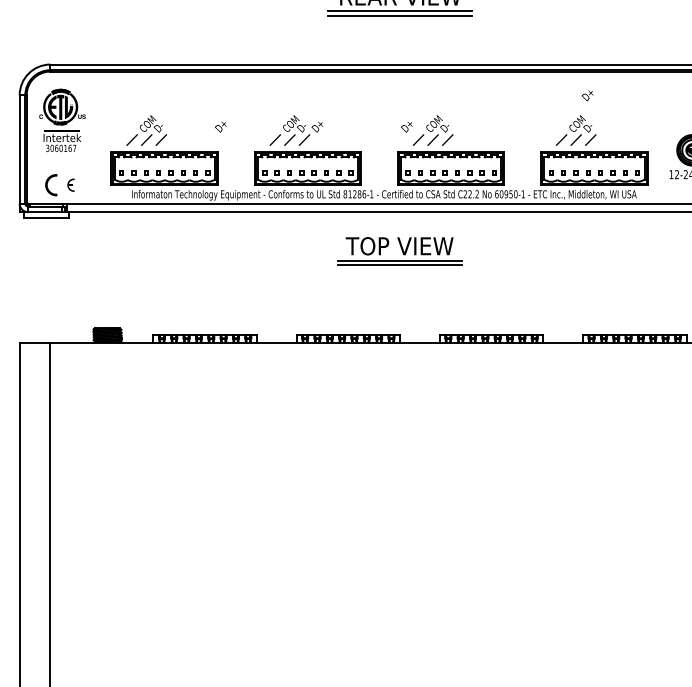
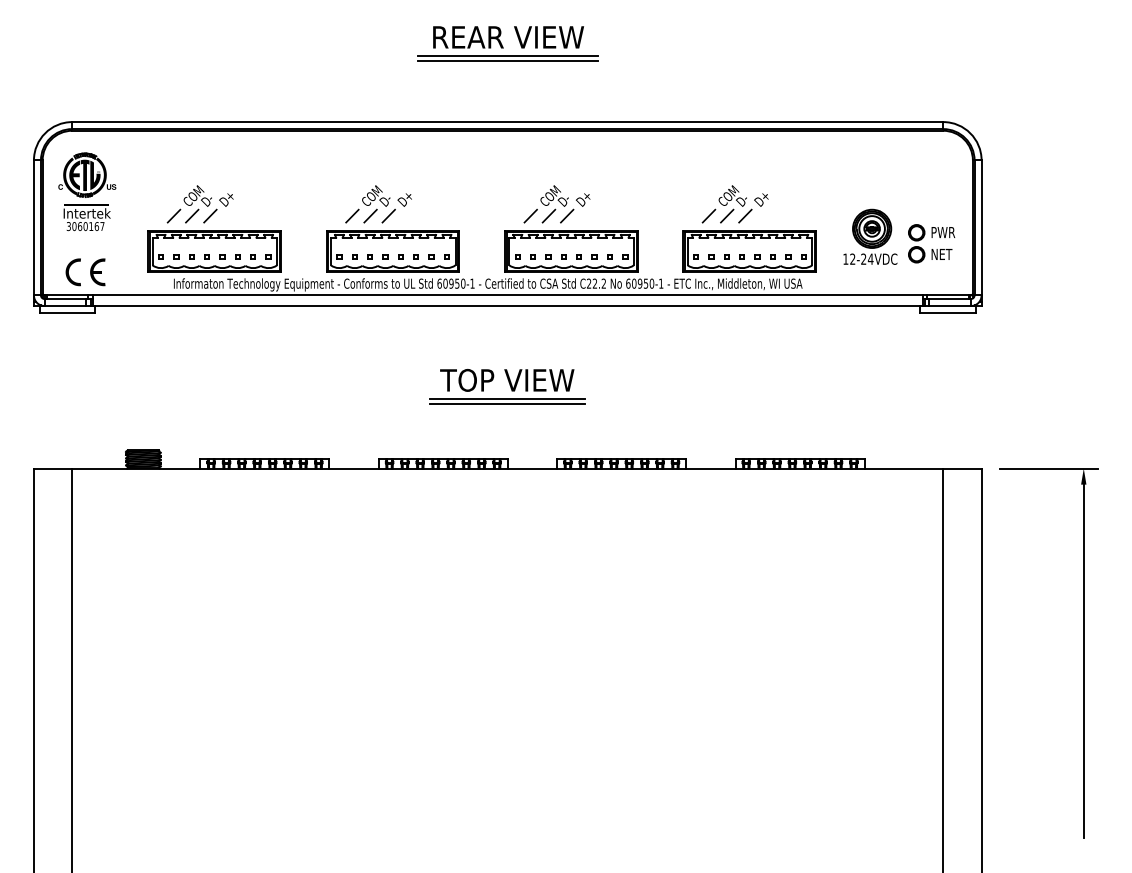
text: (587, 95) -> (761, 199), moved
text: (220, 126) -> (226, 199), moved
text: (407, 126) -> (583, 199), moved
part: (70, 185) -> (97, 272), size x1.67
text: (354, 194) -> (451, 283), 81286-1 -> 60950-1
part: (399, 251) -> (507, 386), moved

